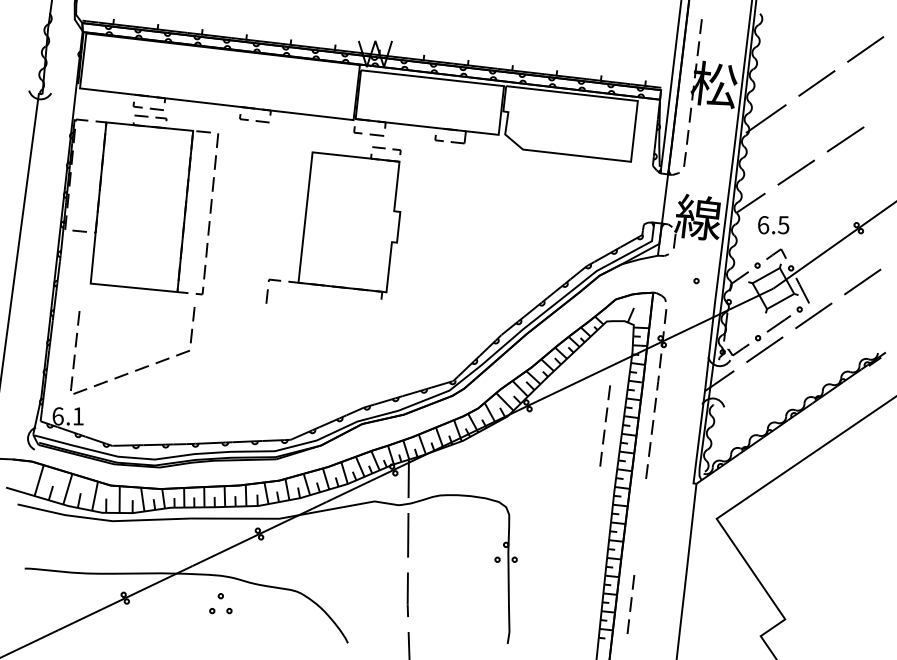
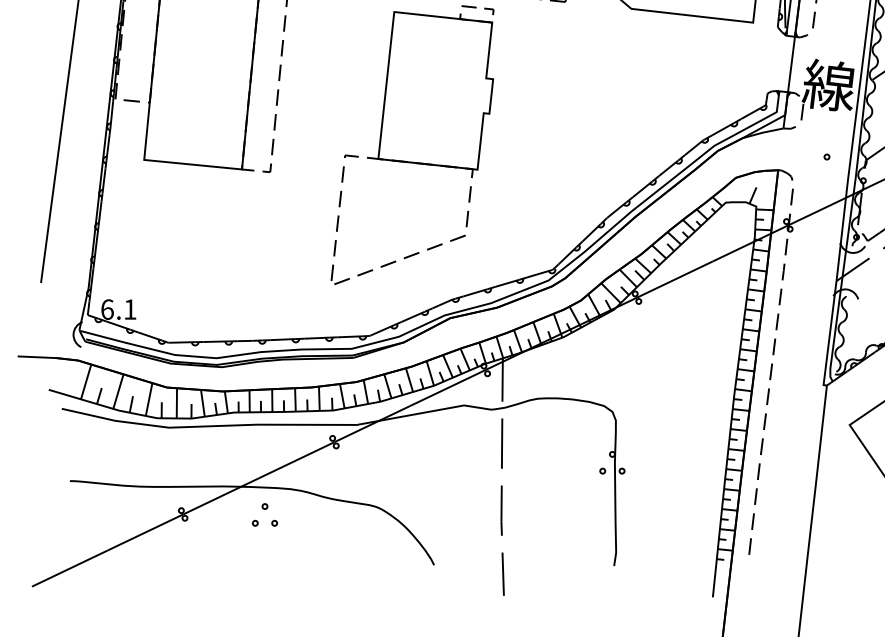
part: (138, 368) -> (407, 255), moved
part: (604, 425) -> (762, 433), moved
part: (220, 603) -> (264, 514), moved

